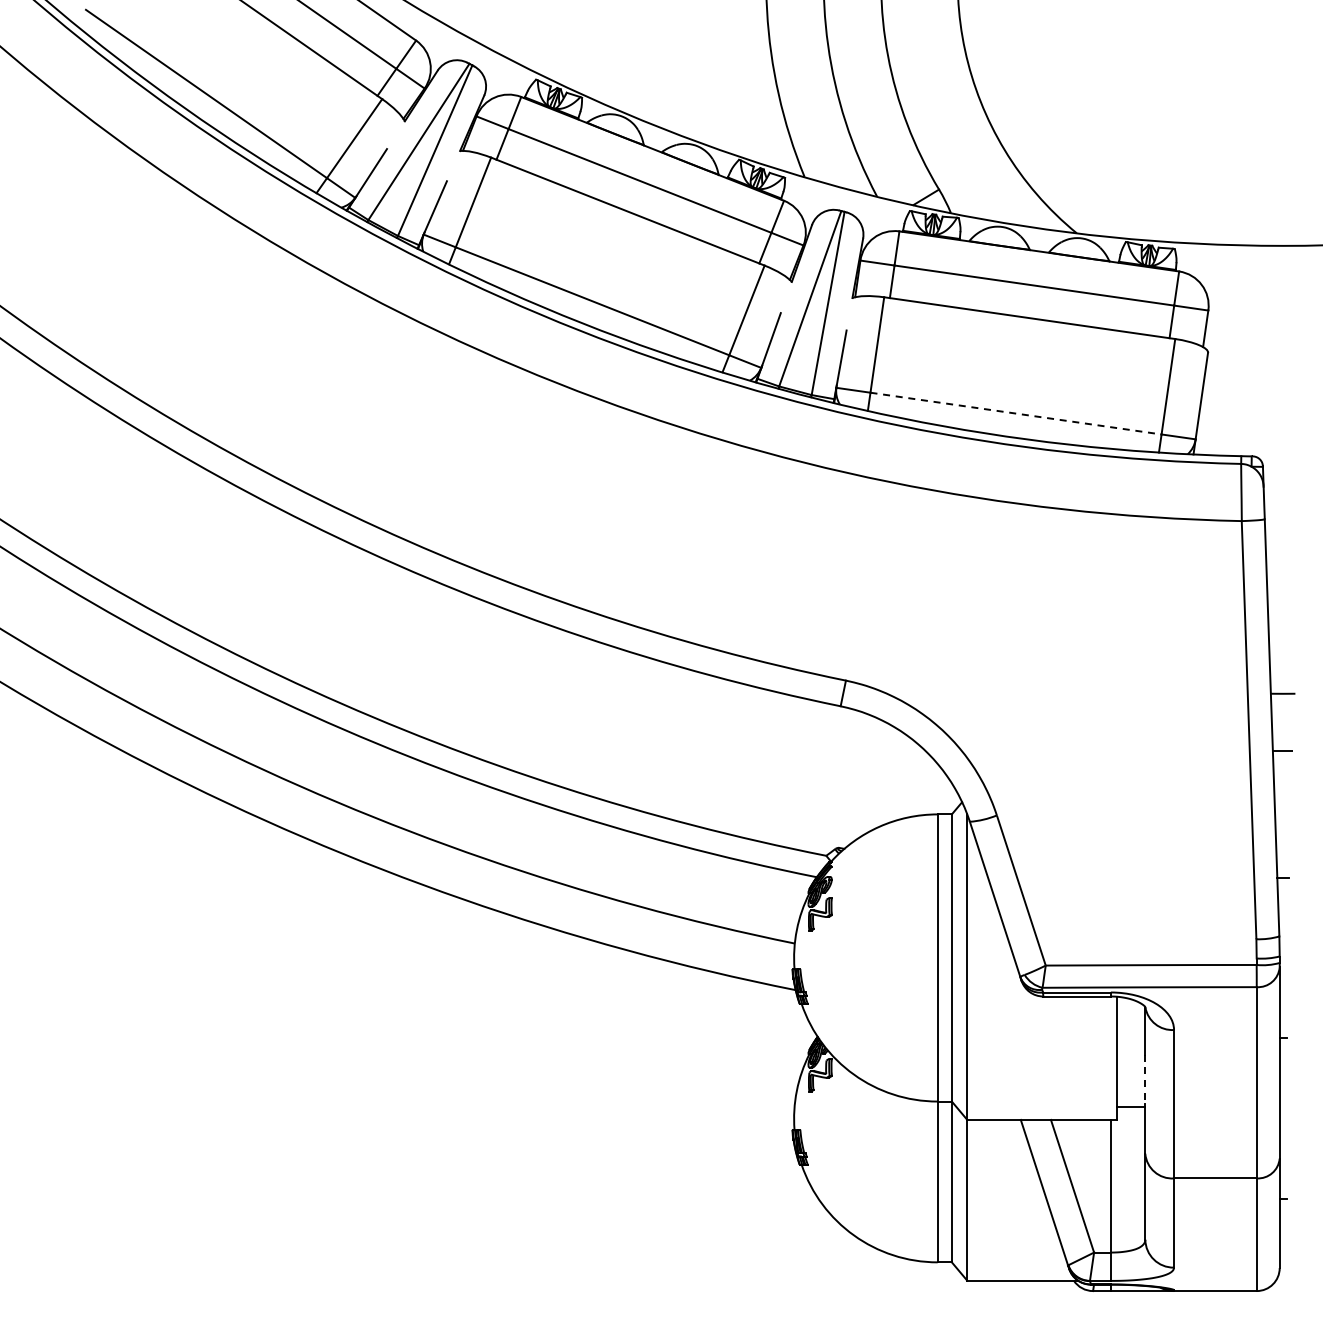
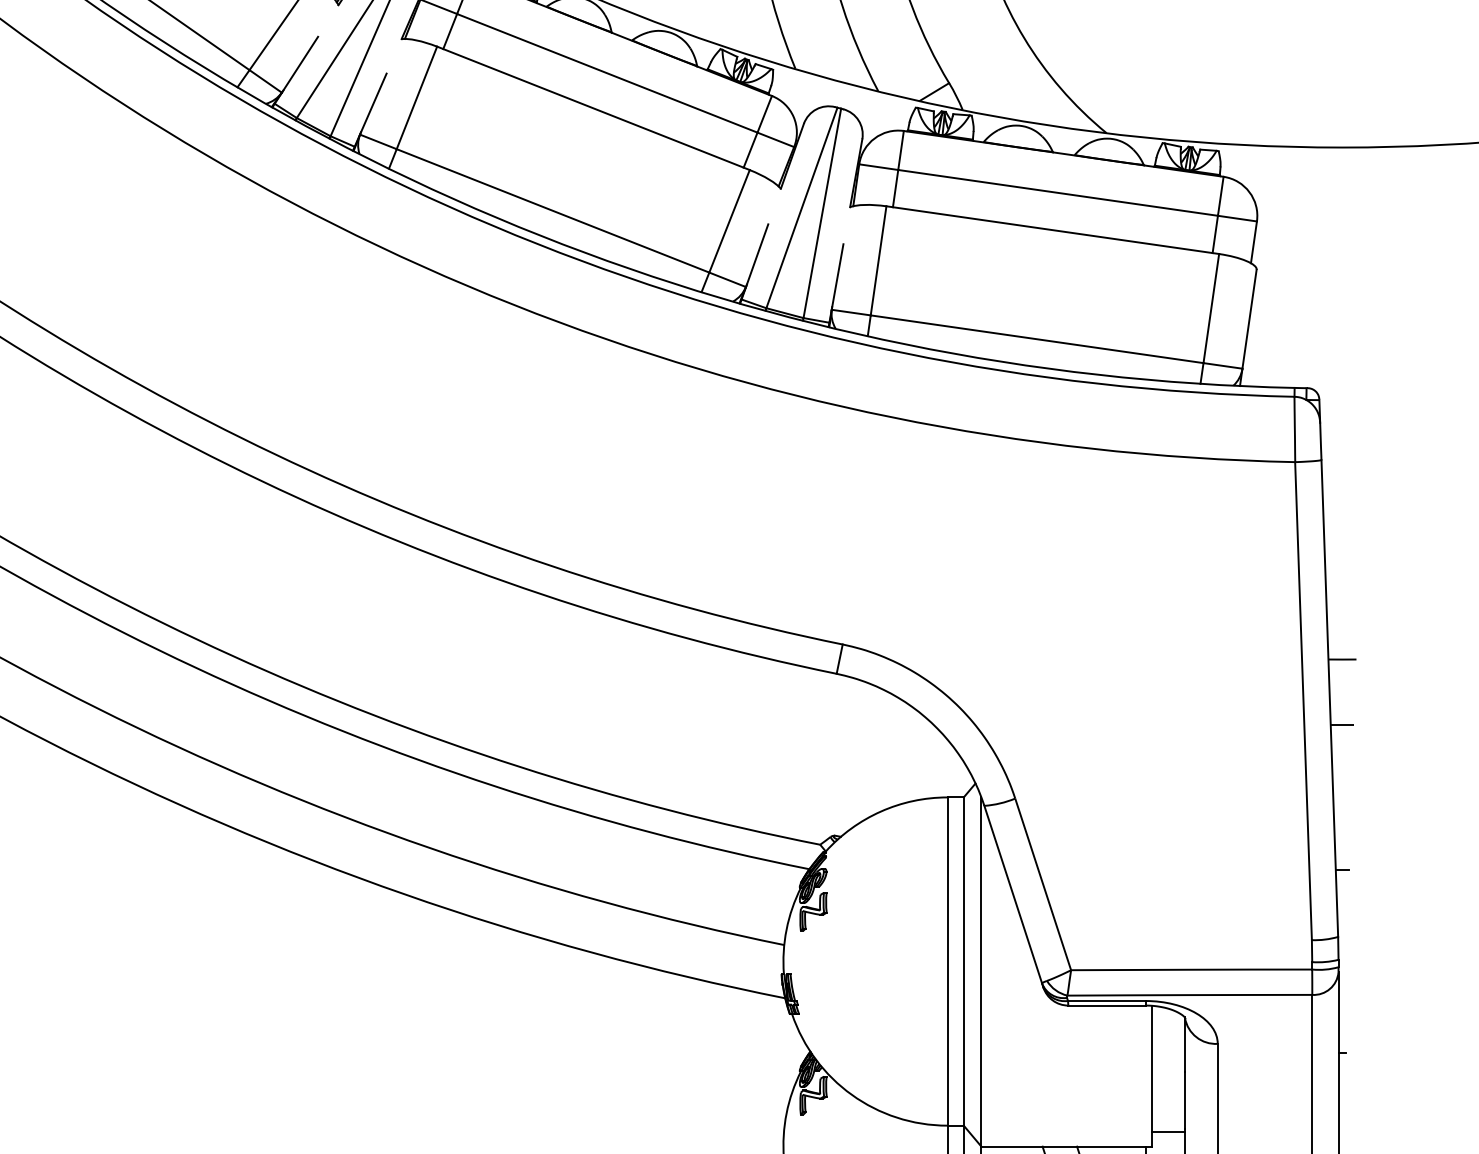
line: (1016, 413) -> (1037, 339), dashed -> solid
line: (1145, 1079) -> (1185, 1100), dashed -> solid

